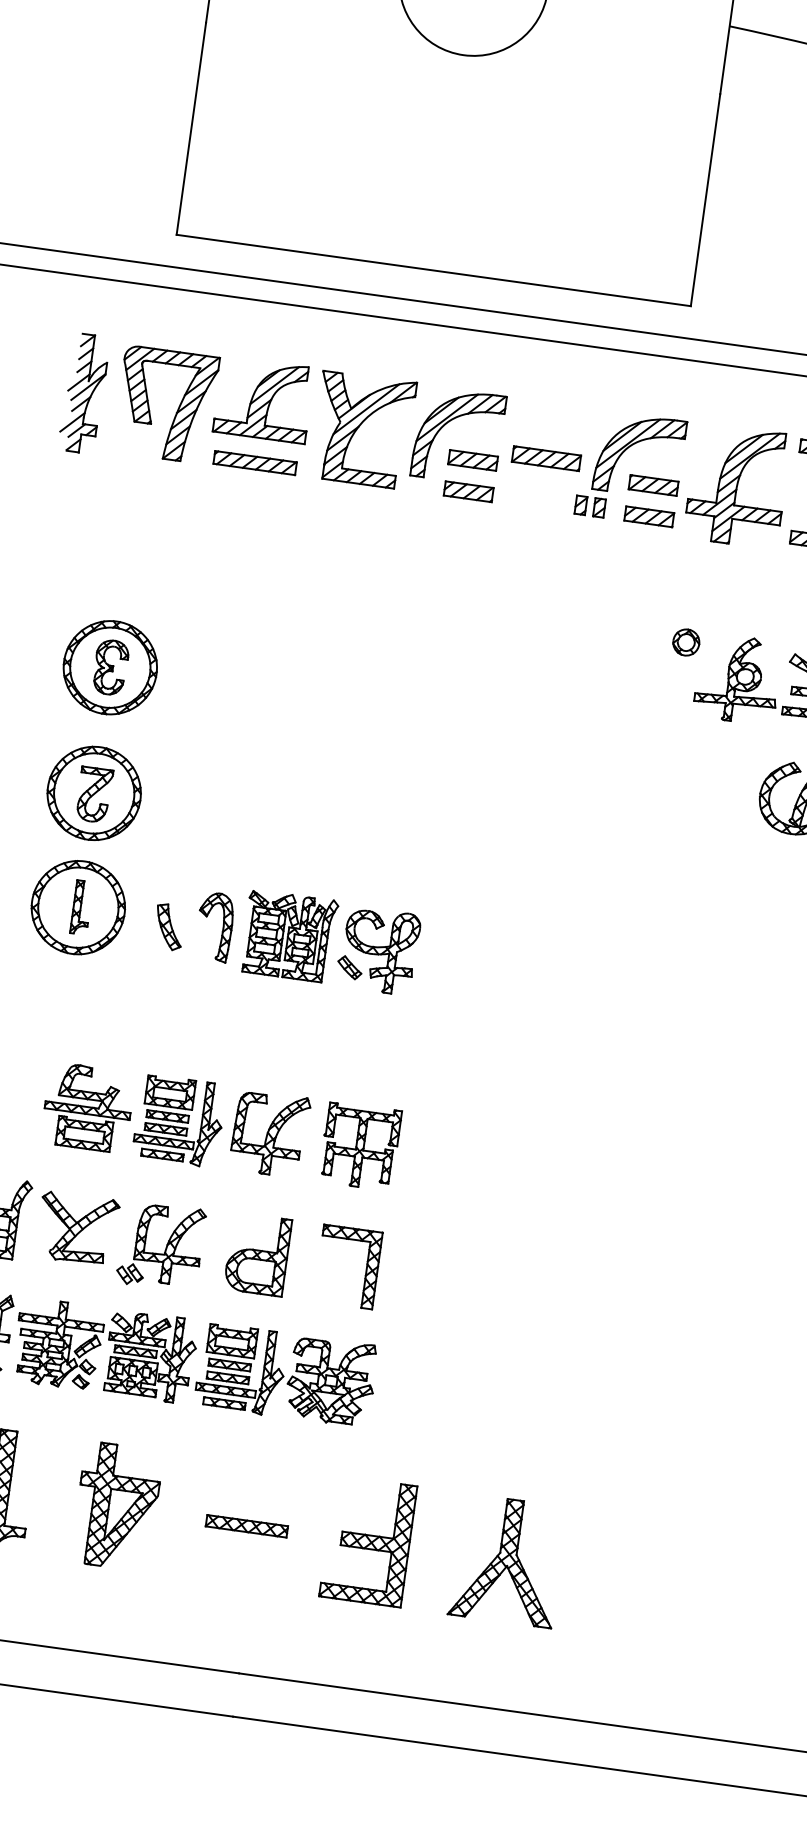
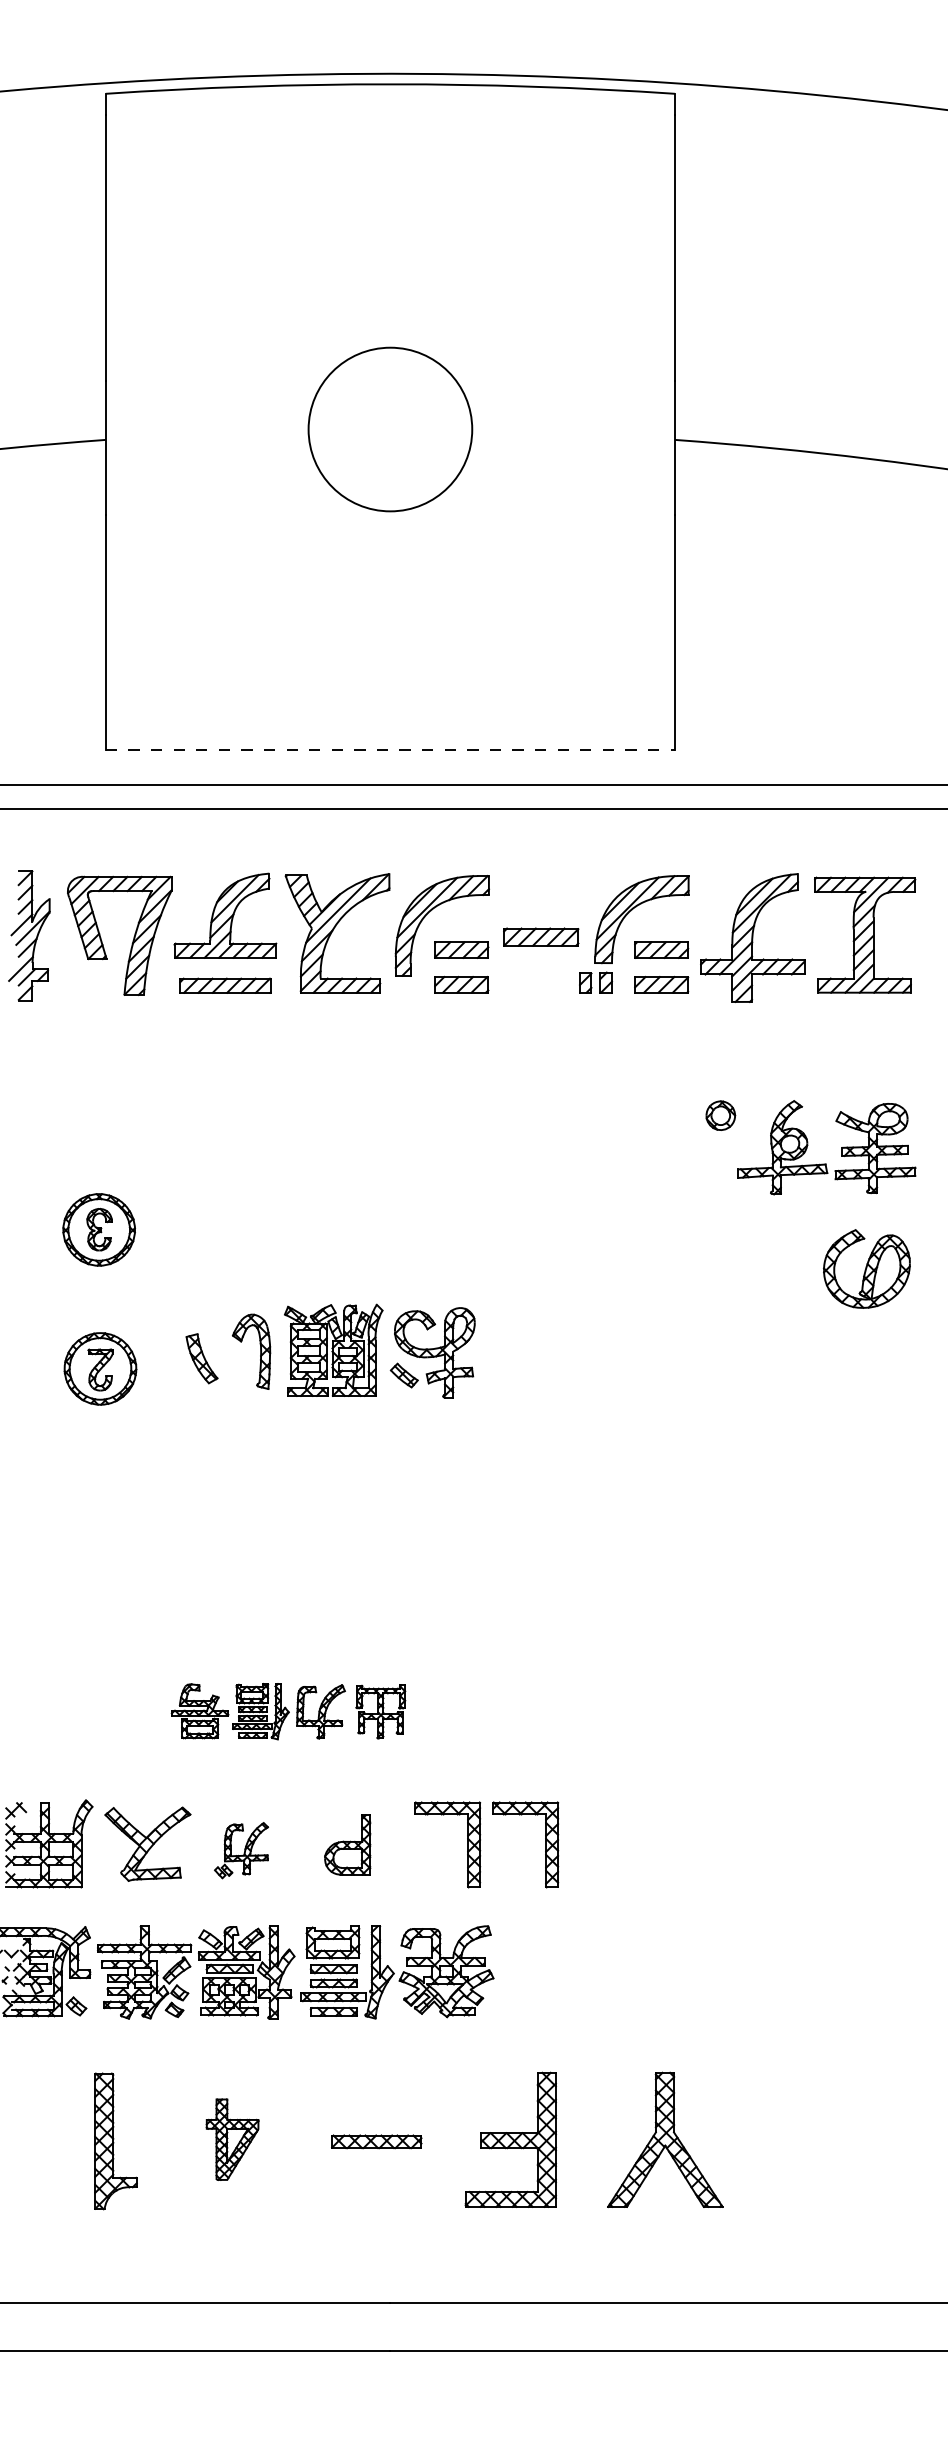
line: (433, 270) -> (390, 749), solid -> dashed
part: (110, 667) -> (99, 1229), size x0.7
part: (94, 793) -> (100, 1368), size x0.7
part: (78, 907) -> (100, 1495), removed
part: (286, 935) -> (330, 1350), moved
part: (221, 1126) -> (288, 1711), size x0.6
part: (161, 1246) -> (241, 1850), size x0.6
part: (257, 1254) -> (347, 1844), size x0.7
part: (436, 1278) -> (545, 1844), added
part: (116, 1506) -> (232, 2139), size x0.6

